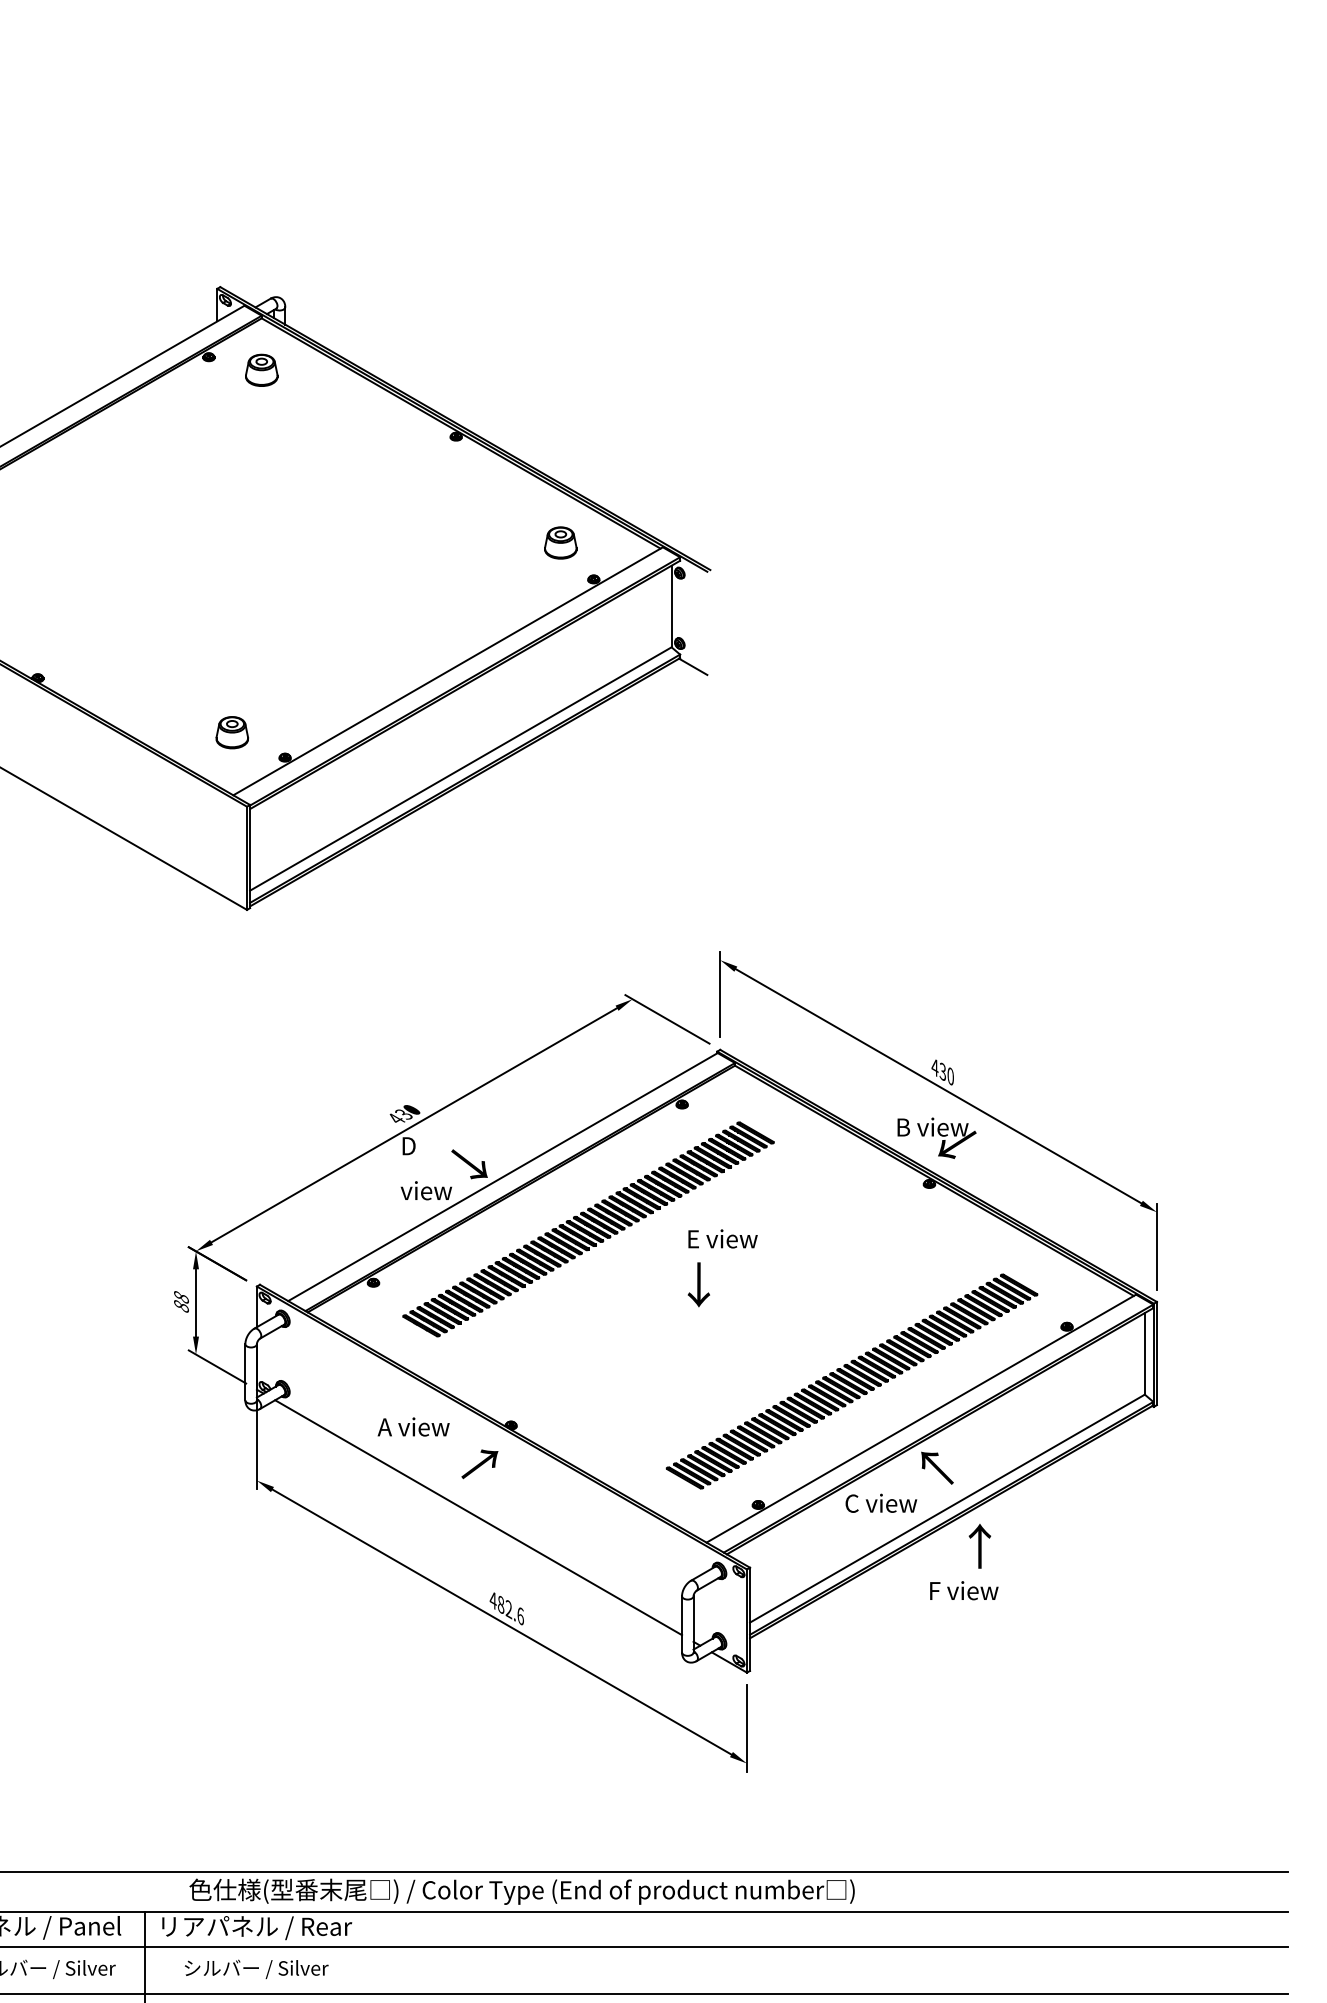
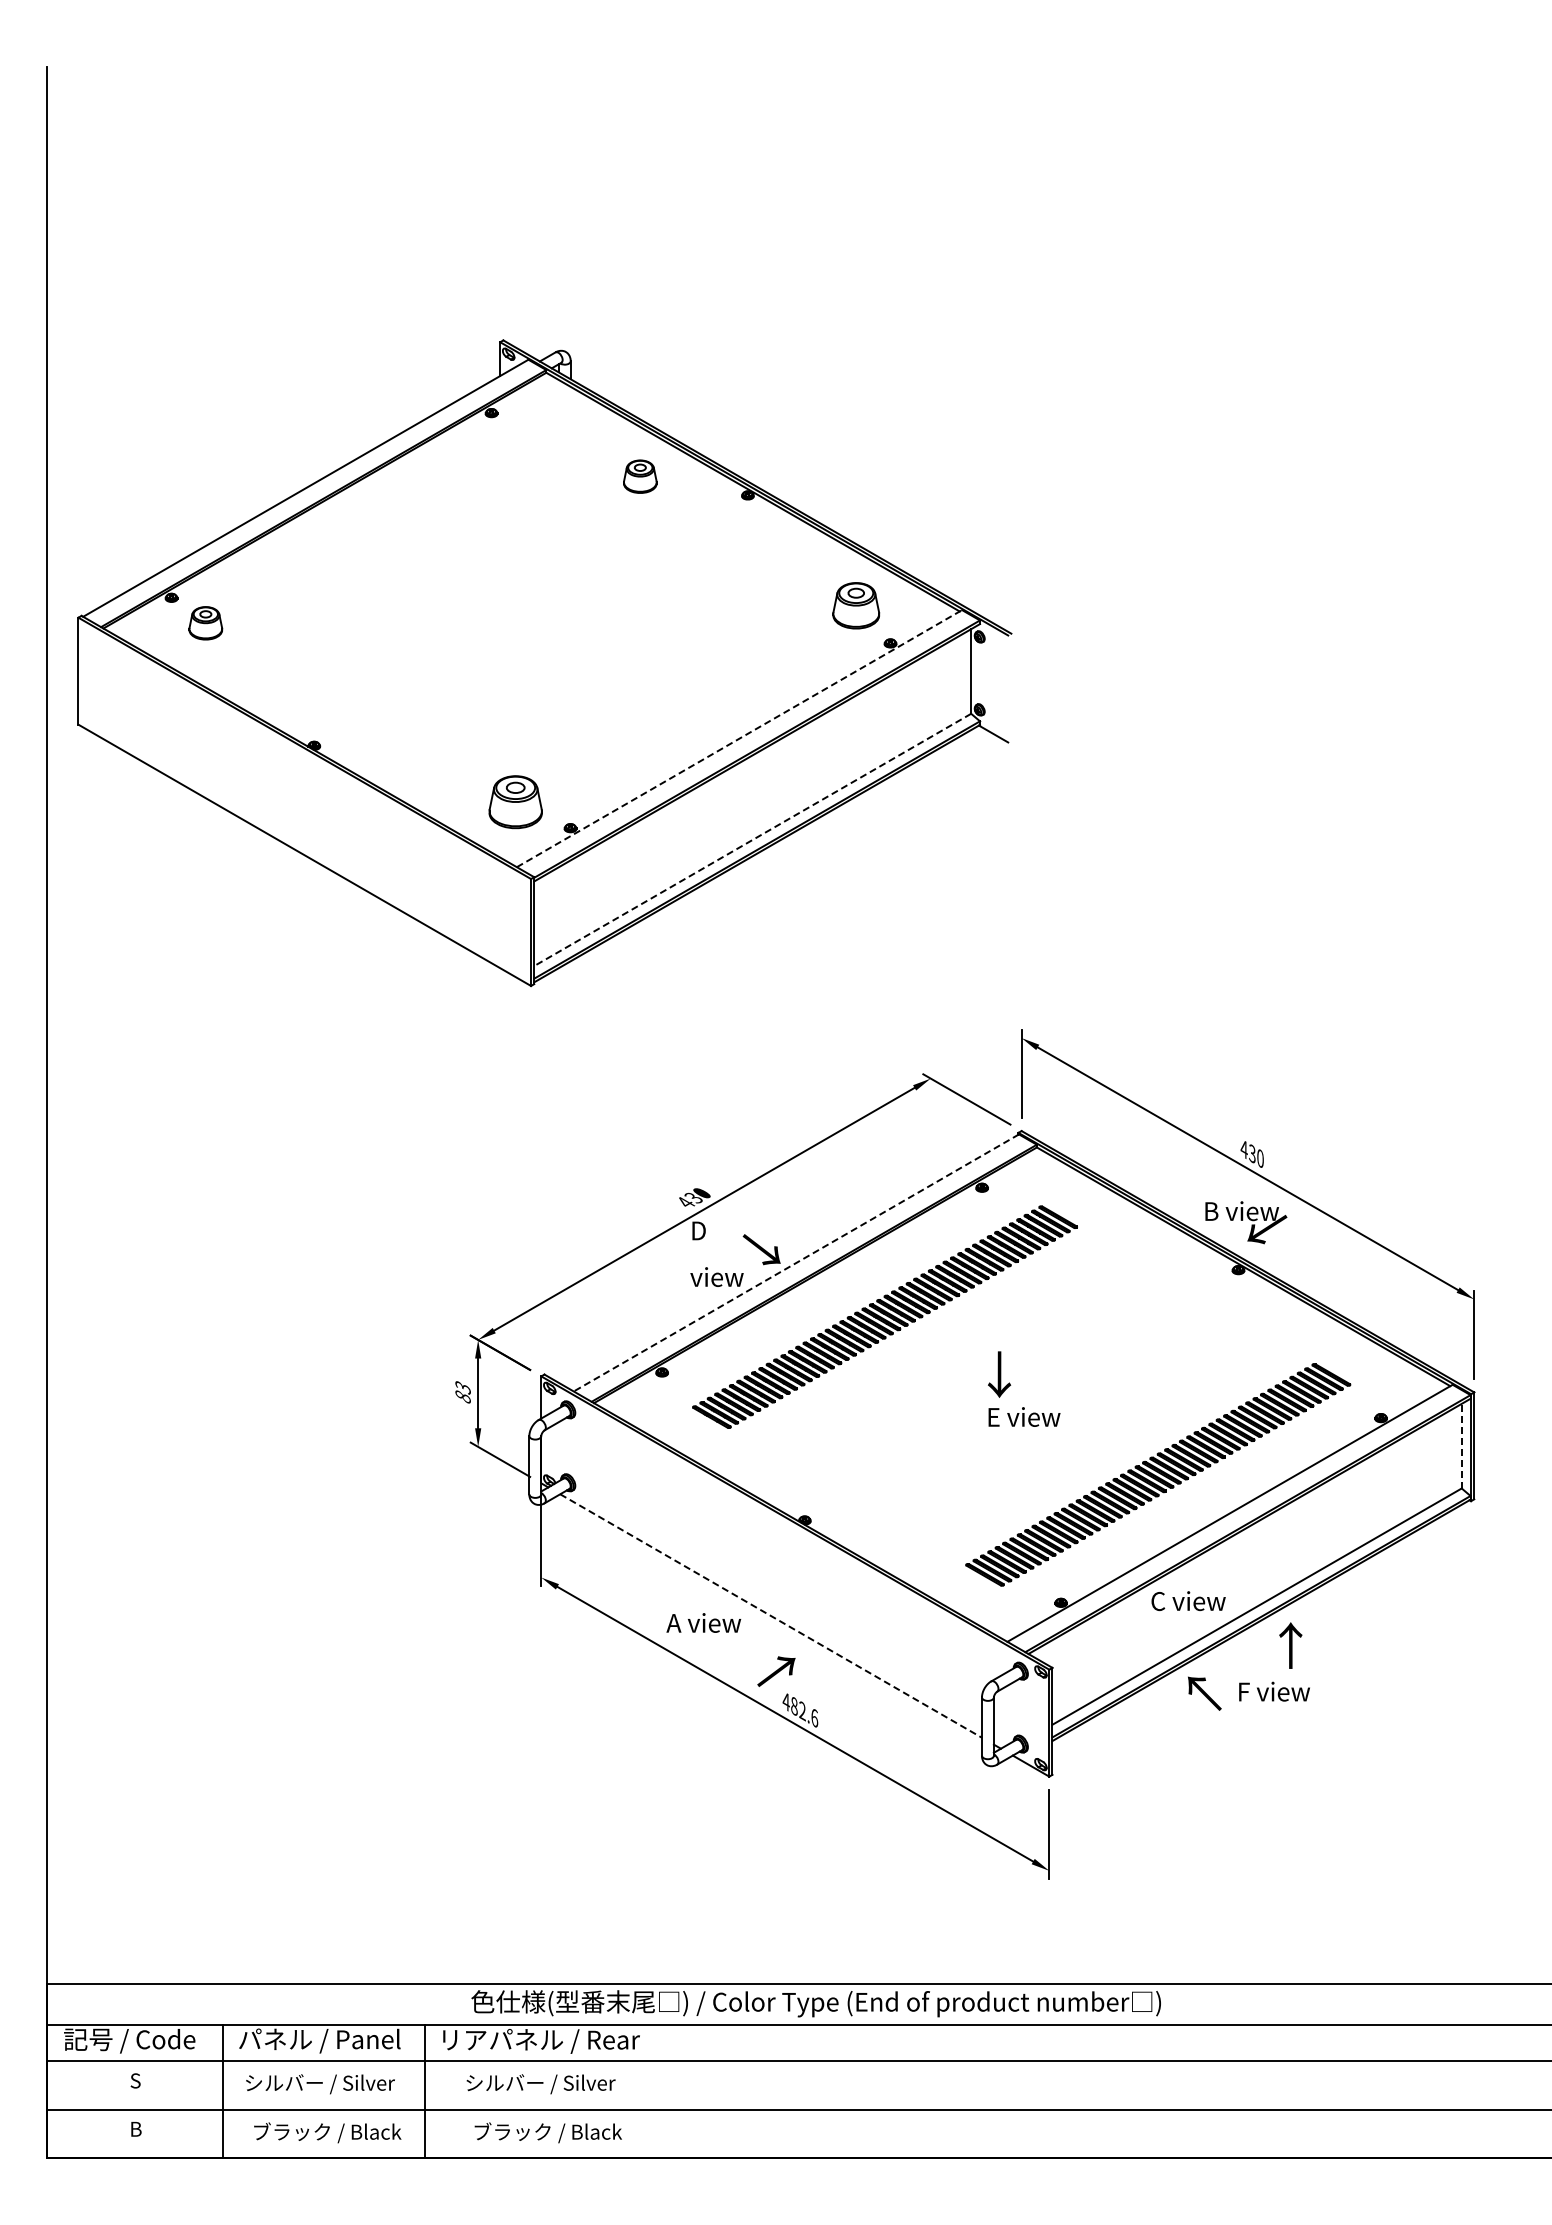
part: (261, 370) -> (640, 476), moved
part: (560, 542) -> (856, 605), size x1.4
line: (448, 671) -> (739, 738), solid -> dashed
part: (232, 732) -> (515, 802), size x1.6
line: (460, 769) -> (752, 840), solid -> dashed
line: (502, 1177) -> (795, 1263), solid -> dashed
text: (723, 1238) -> (1024, 1416), moved
text: (180, 1297) -> (462, 1387), 88 -> 83
line: (1144, 1353) -> (1461, 1445), solid -> dashed
text: (413, 1426) -> (703, 1622), moved
text: (479, 1464) -> (776, 1671), moved
text: (937, 1467) -> (1204, 1693), moved
line: (478, 1518) -> (771, 1616), solid -> dashed

